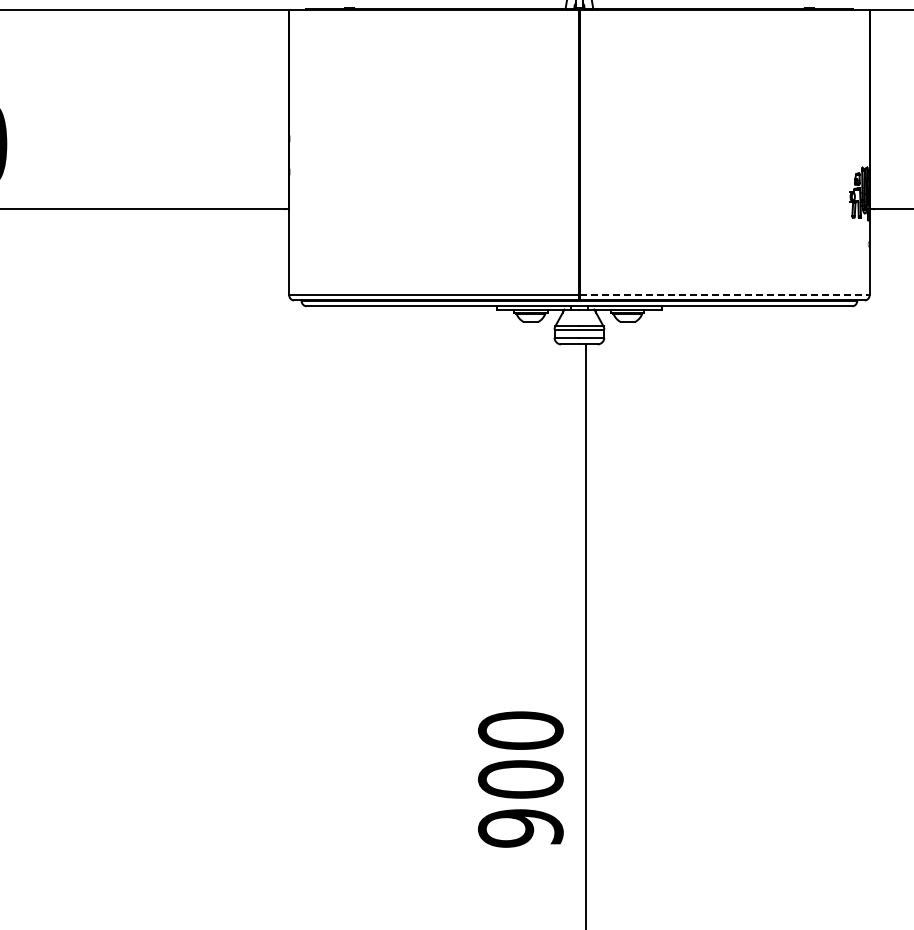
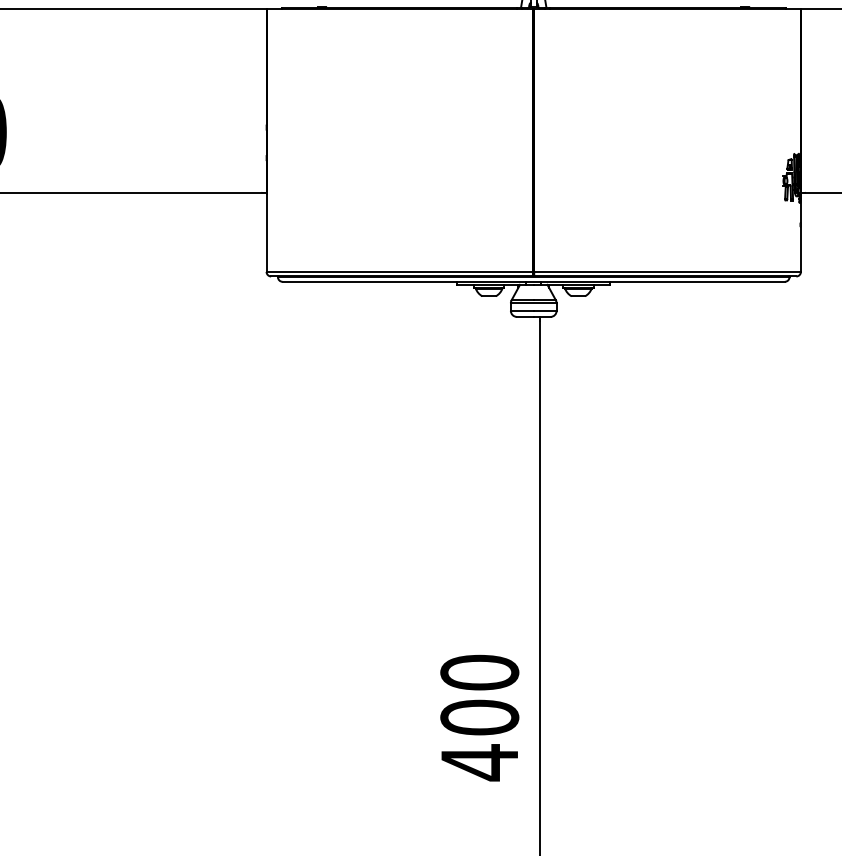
line: (724, 295) -> (667, 271), dashed -> solid
text: (520, 828) -> (479, 762), 900 -> 400

